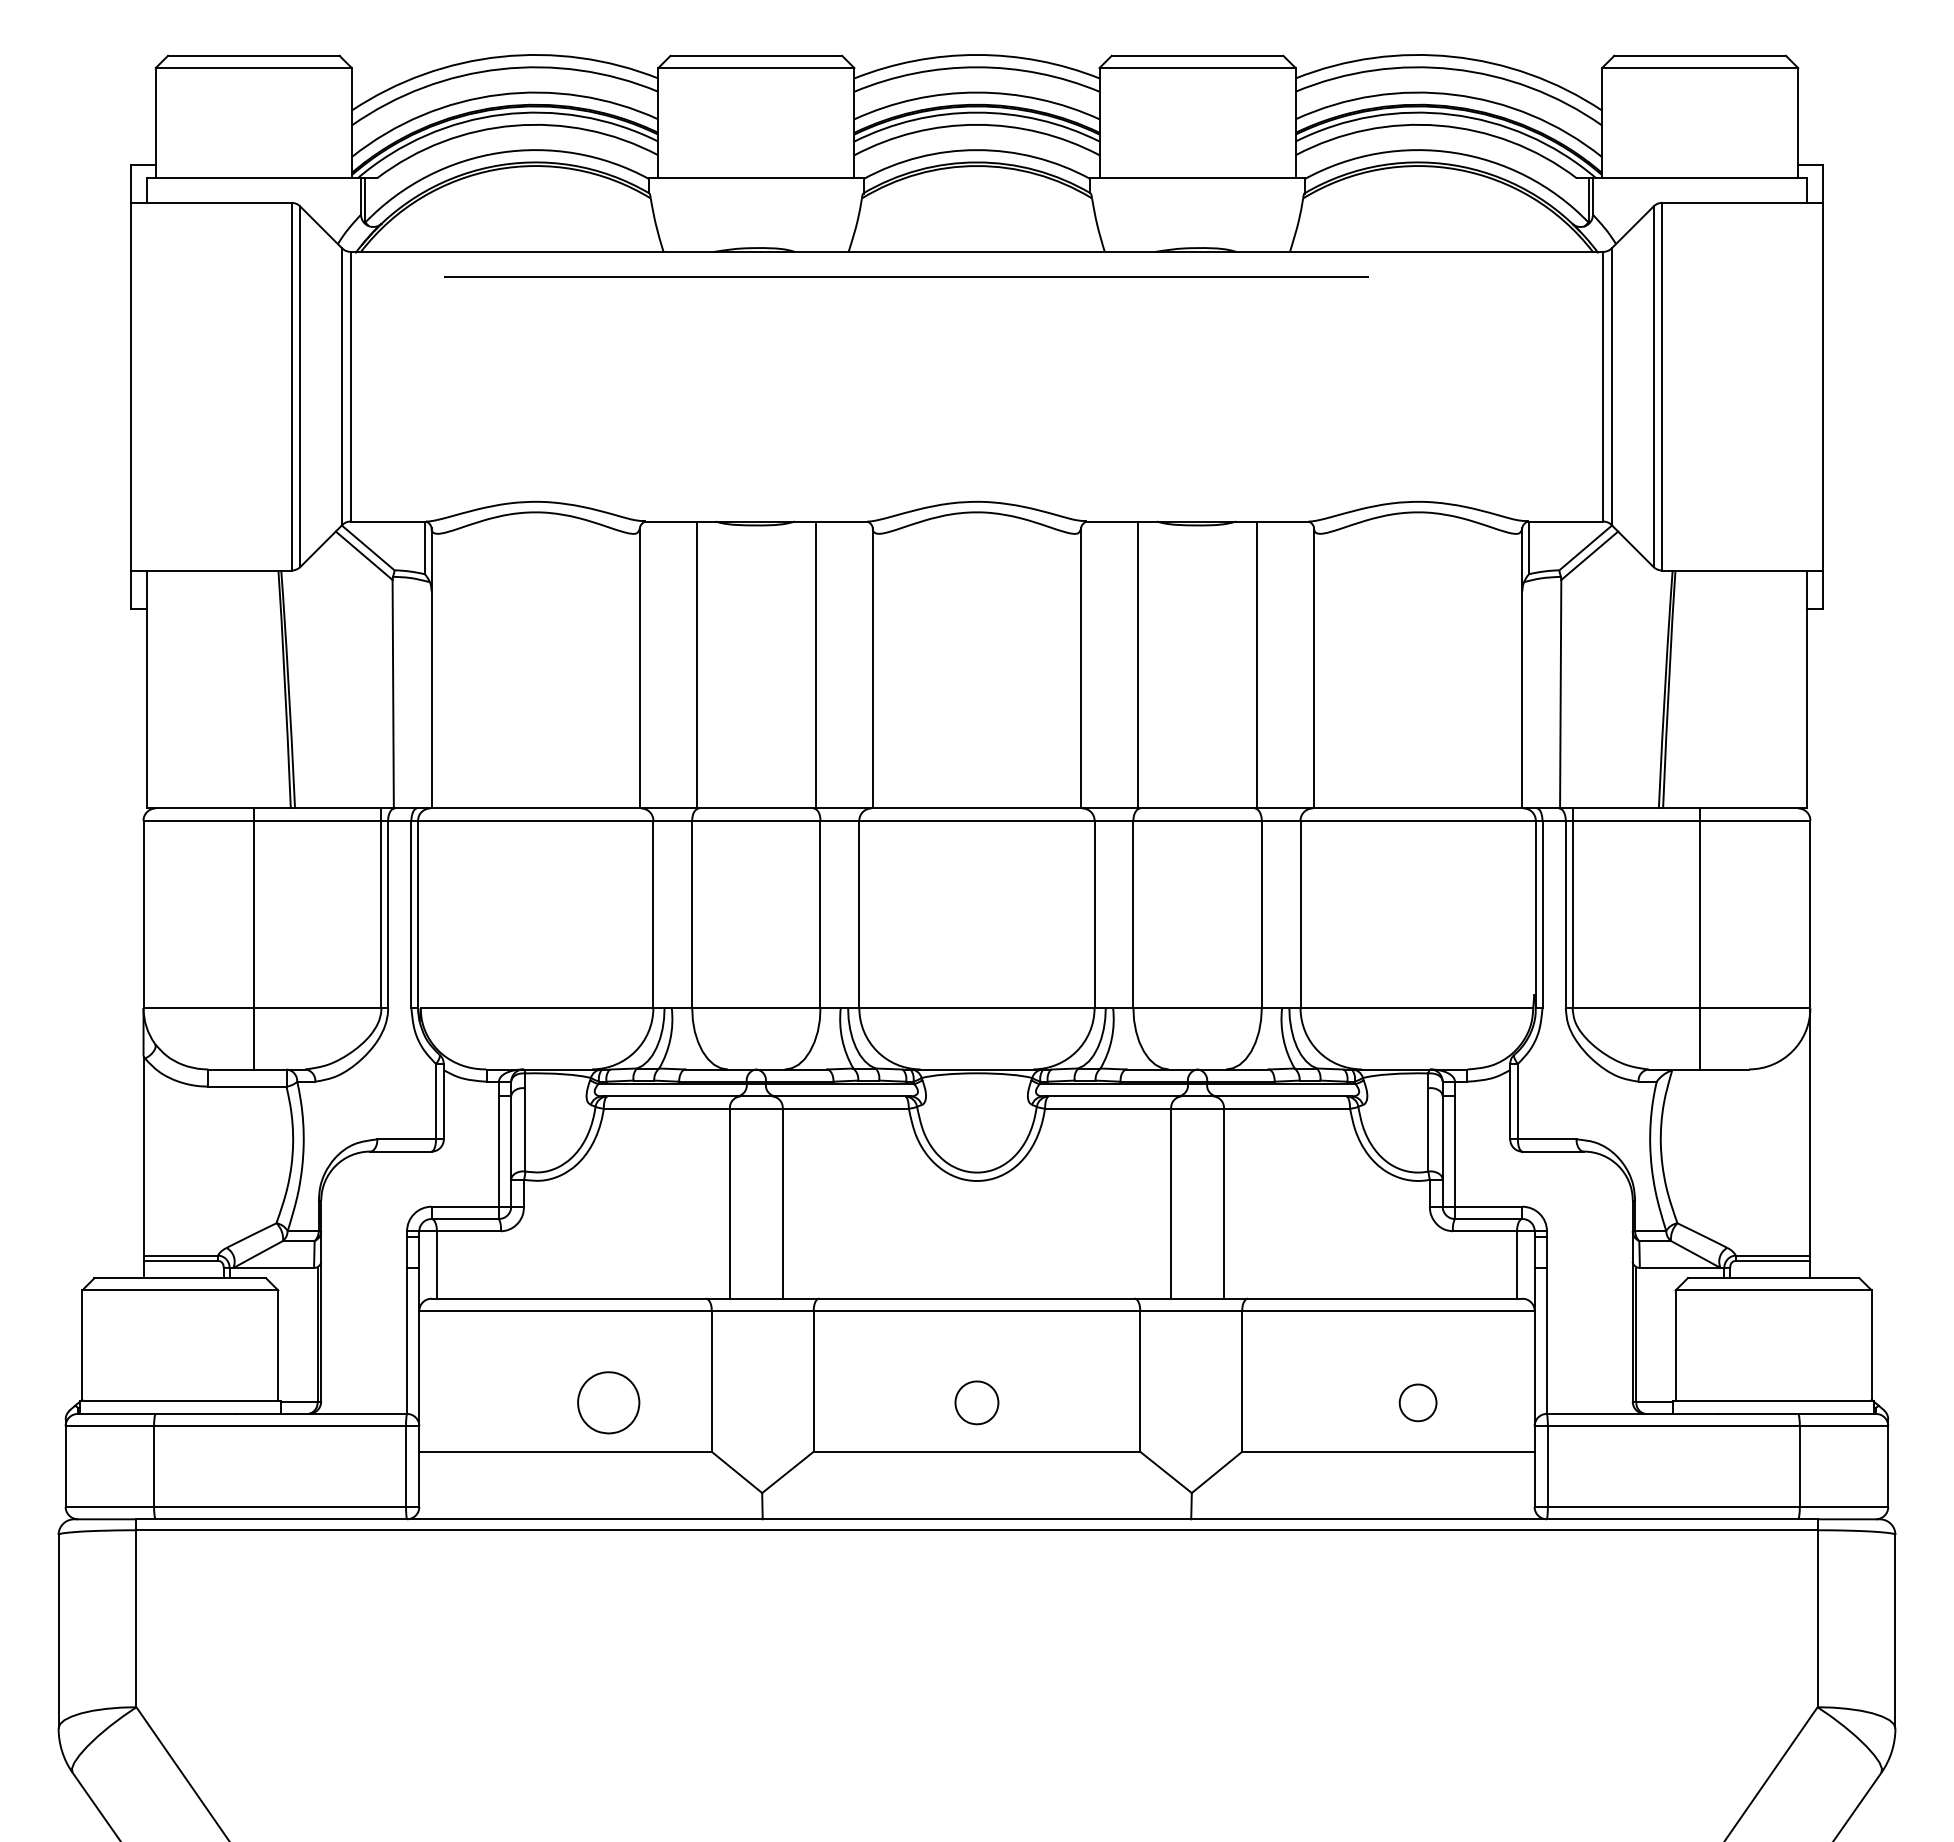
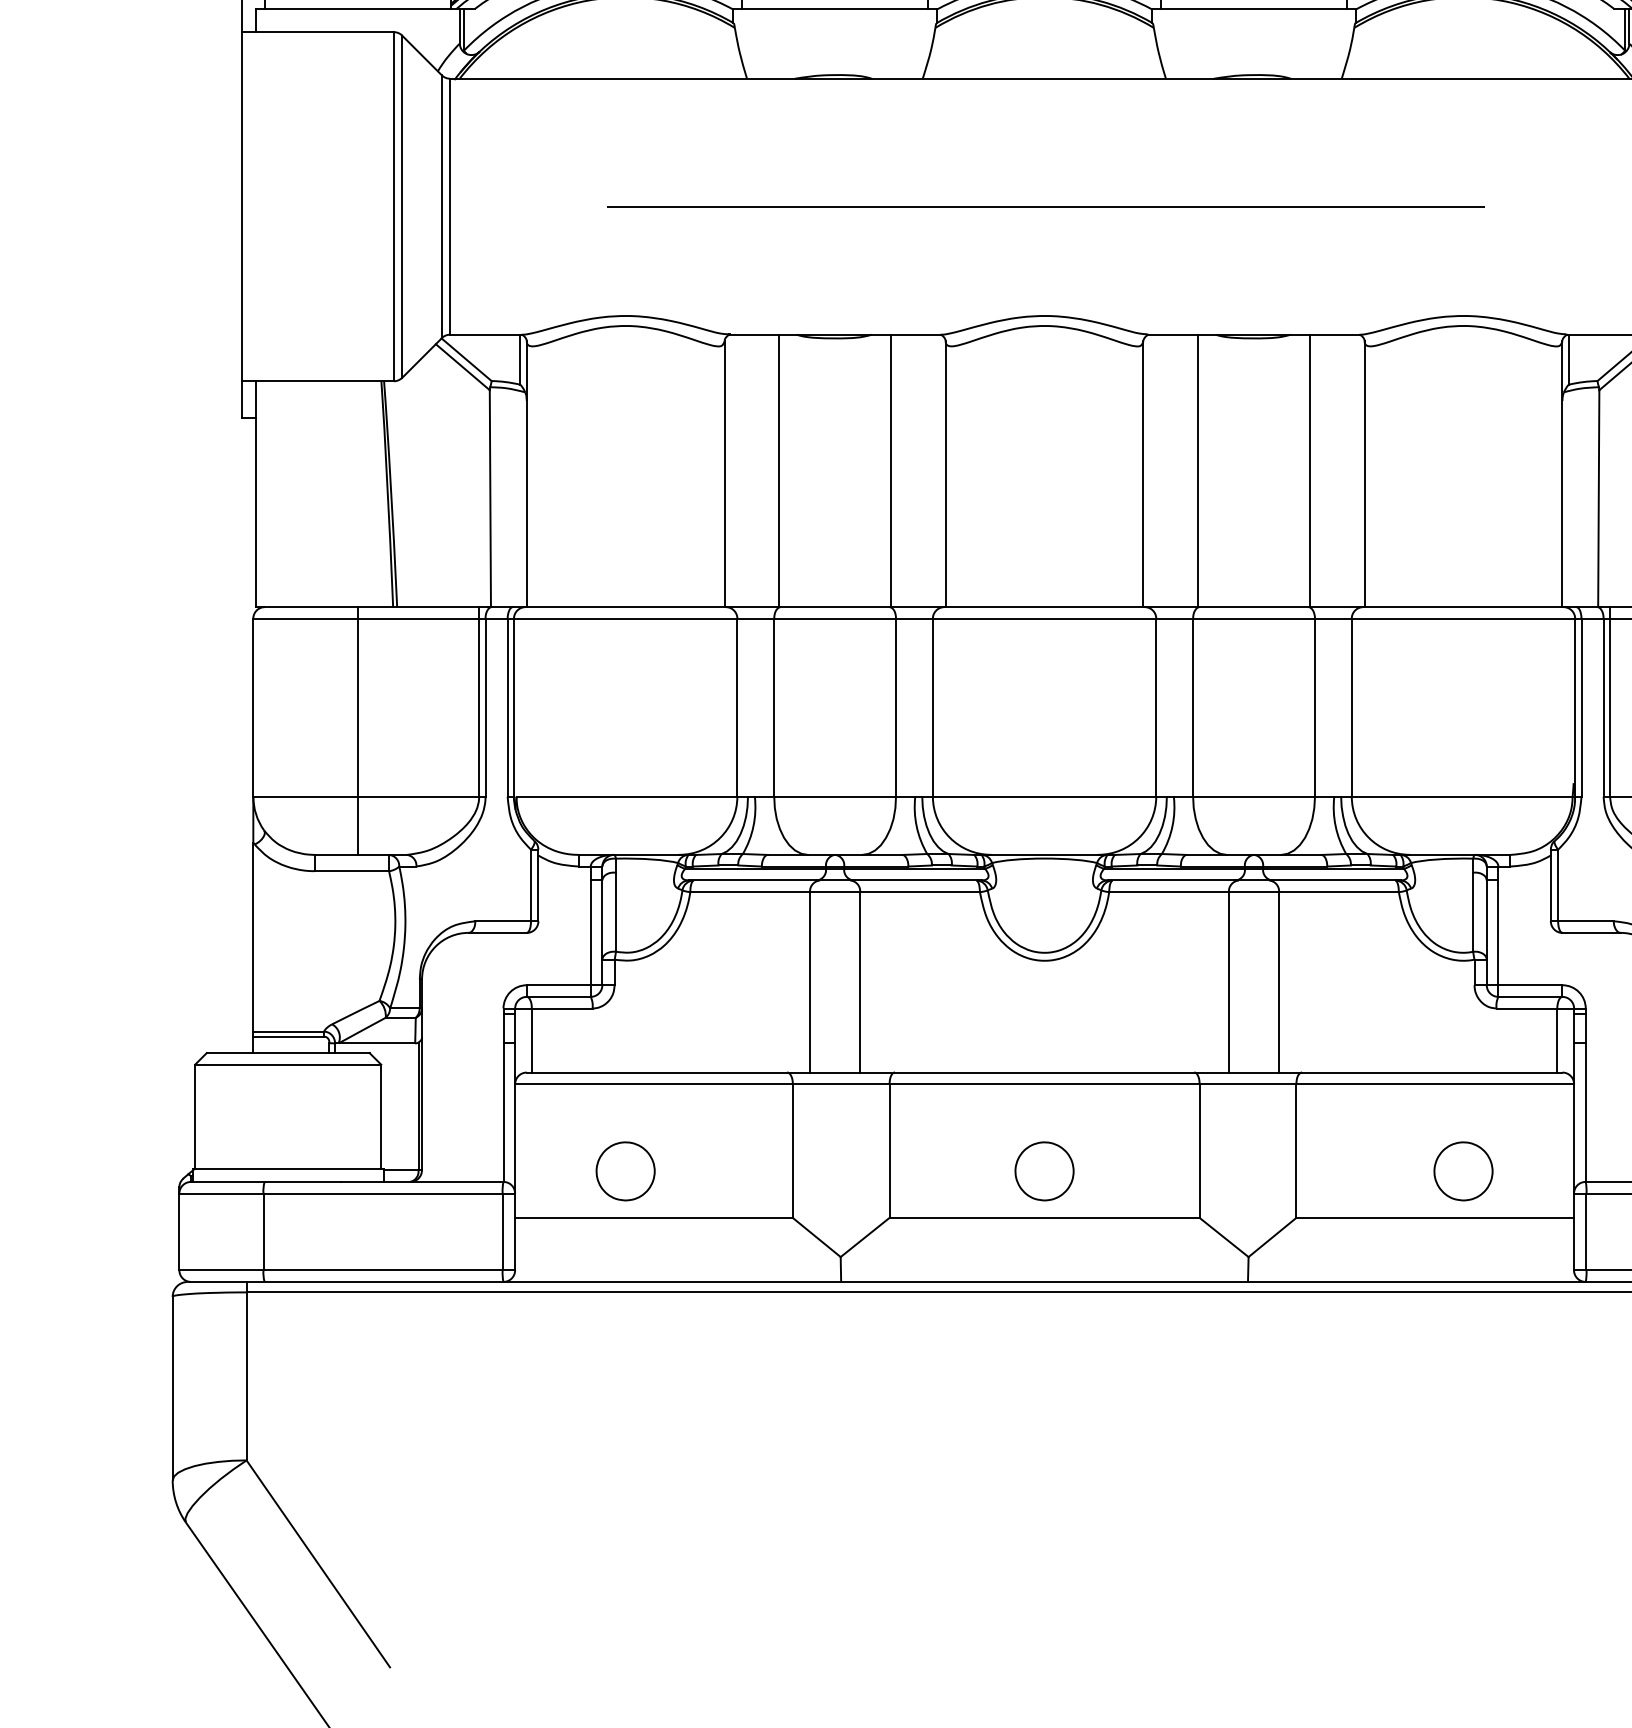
line: (906, 276) -> (1046, 206), moved
part: (608, 1402) -> (625, 1171), moved
part: (976, 1402) -> (1044, 1171), size x1.43
part: (1417, 1402) -> (1462, 1171), size x1.67

